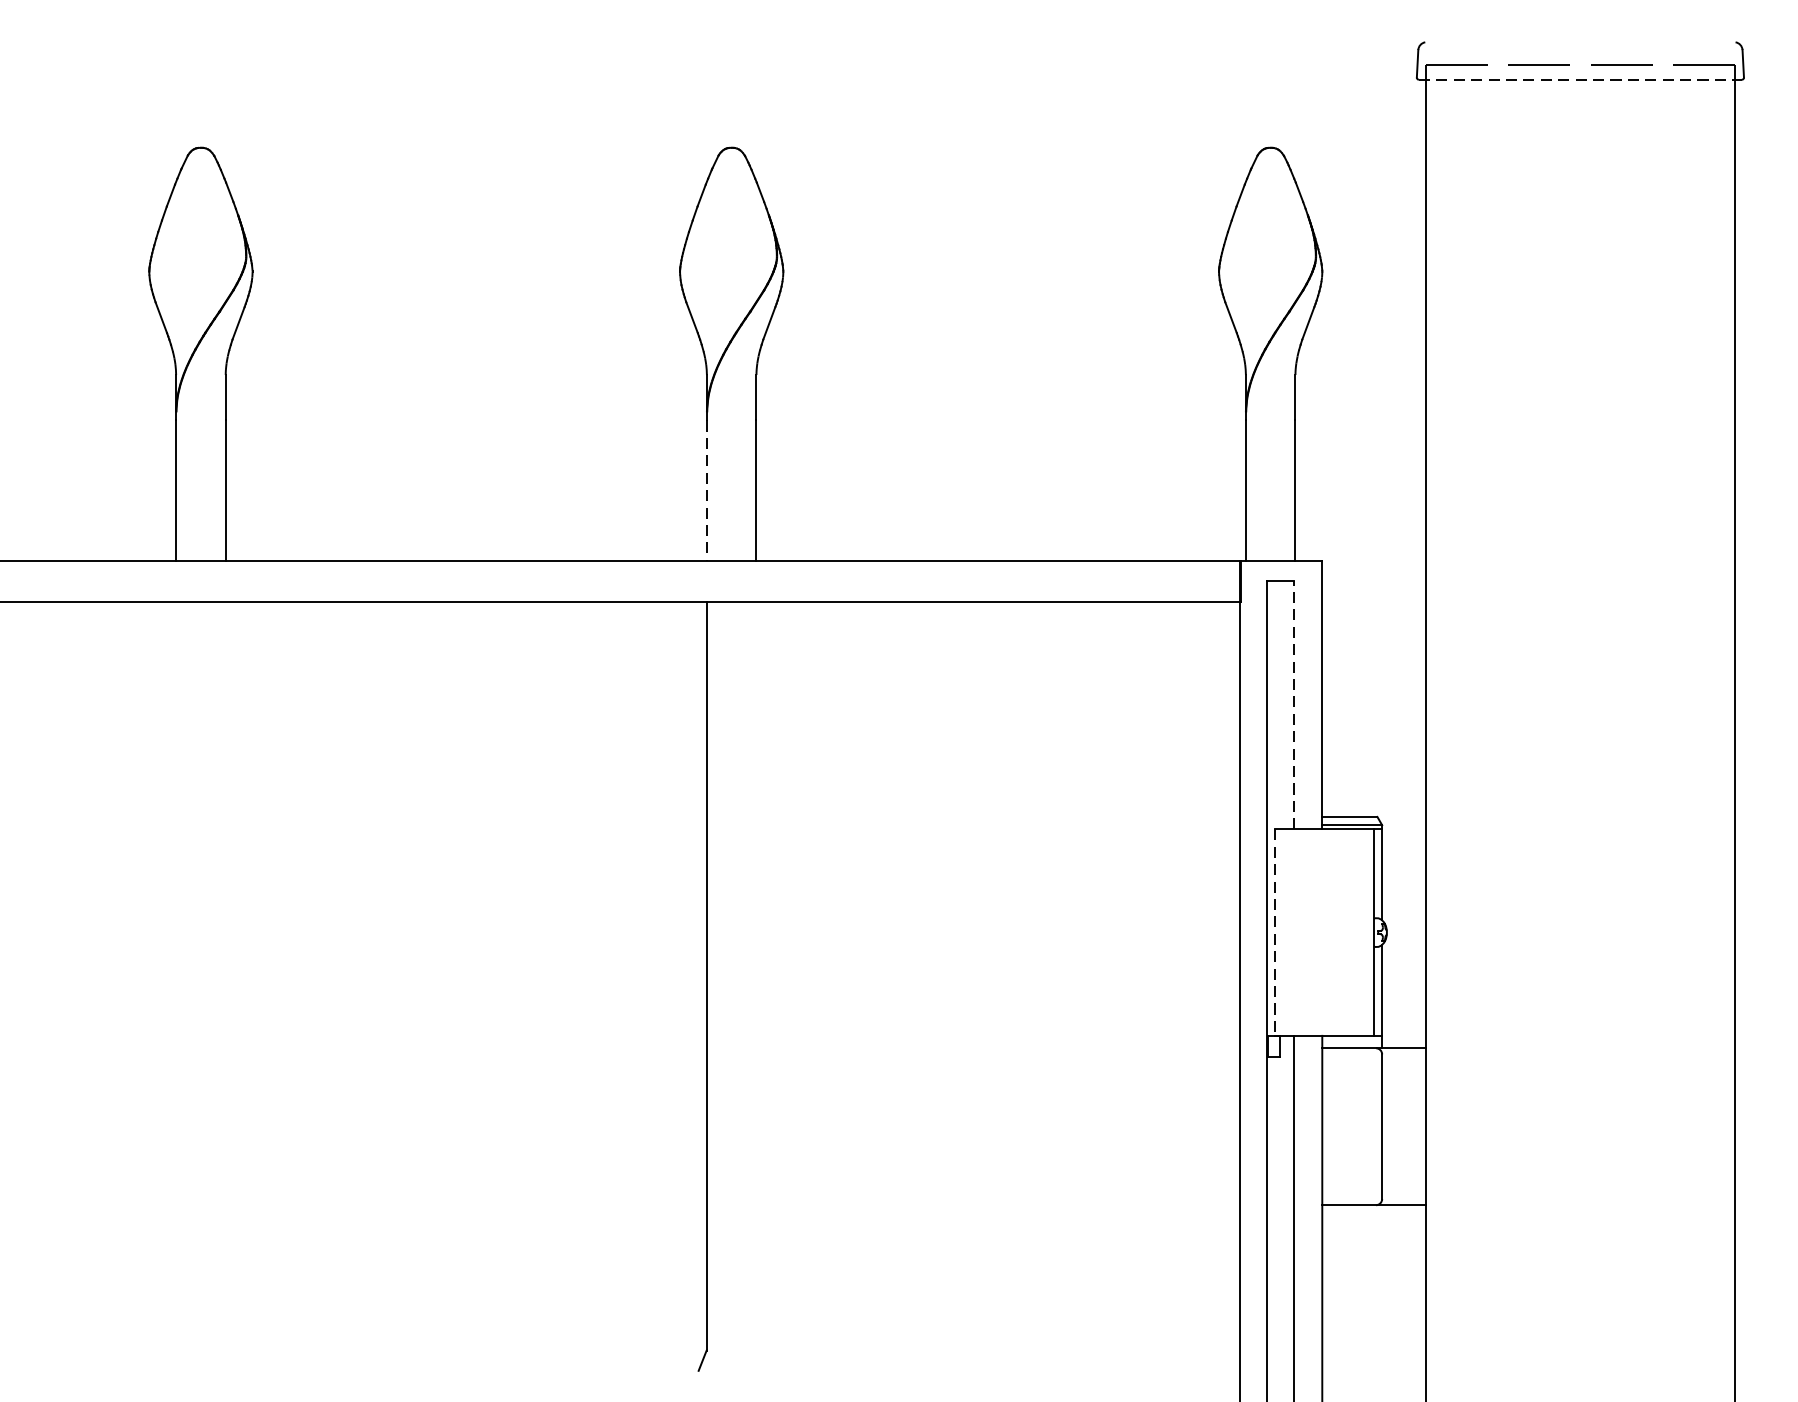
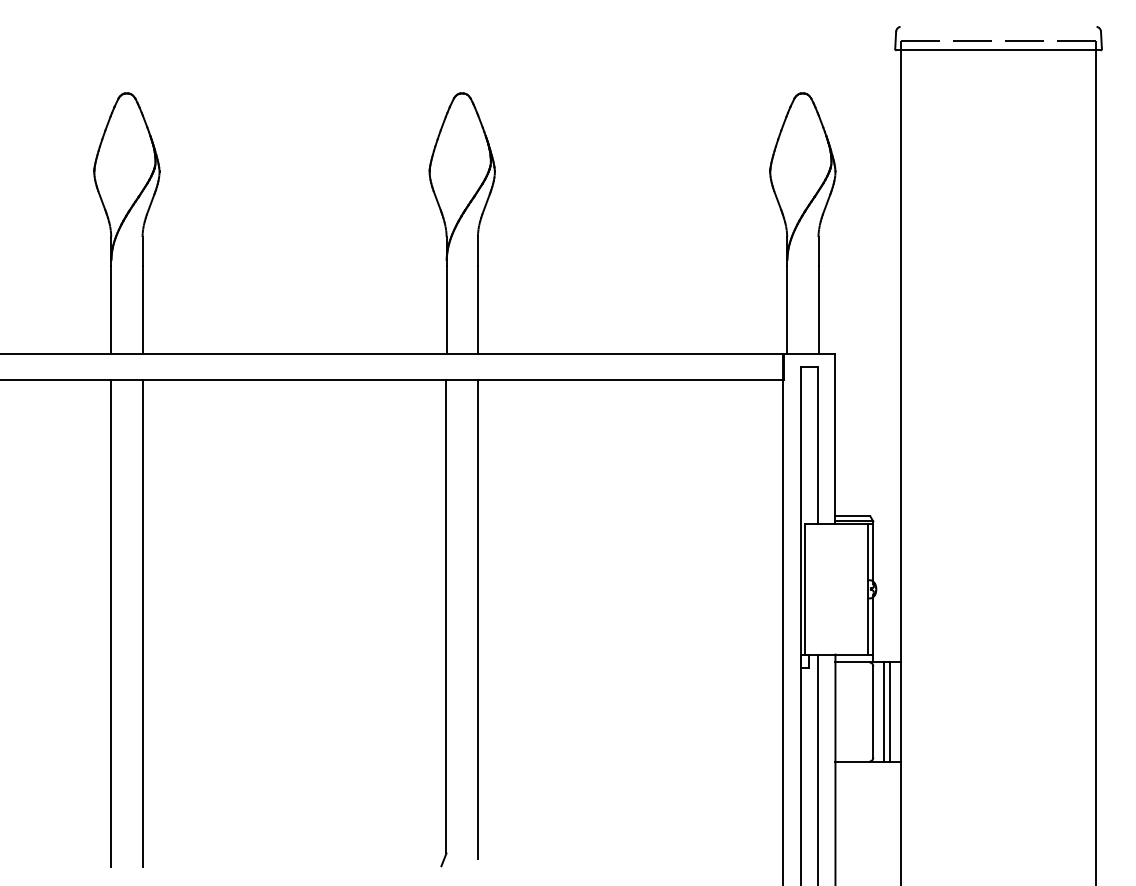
line: (1581, 79) -> (999, 50), dashed -> solid
line: (706, 491) -> (446, 310), dashed -> solid
line: (1293, 704) -> (817, 445), dashed -> solid
line: (1274, 932) -> (805, 589), dashed -> solid
line: (755, 980) -> (477, 619), added
line: (176, 986) -> (111, 623), added
line: (225, 986) -> (142, 623), added
line: (1398, 1125) -> (883, 711), added
line: (1409, 1125) -> (890, 711), added

